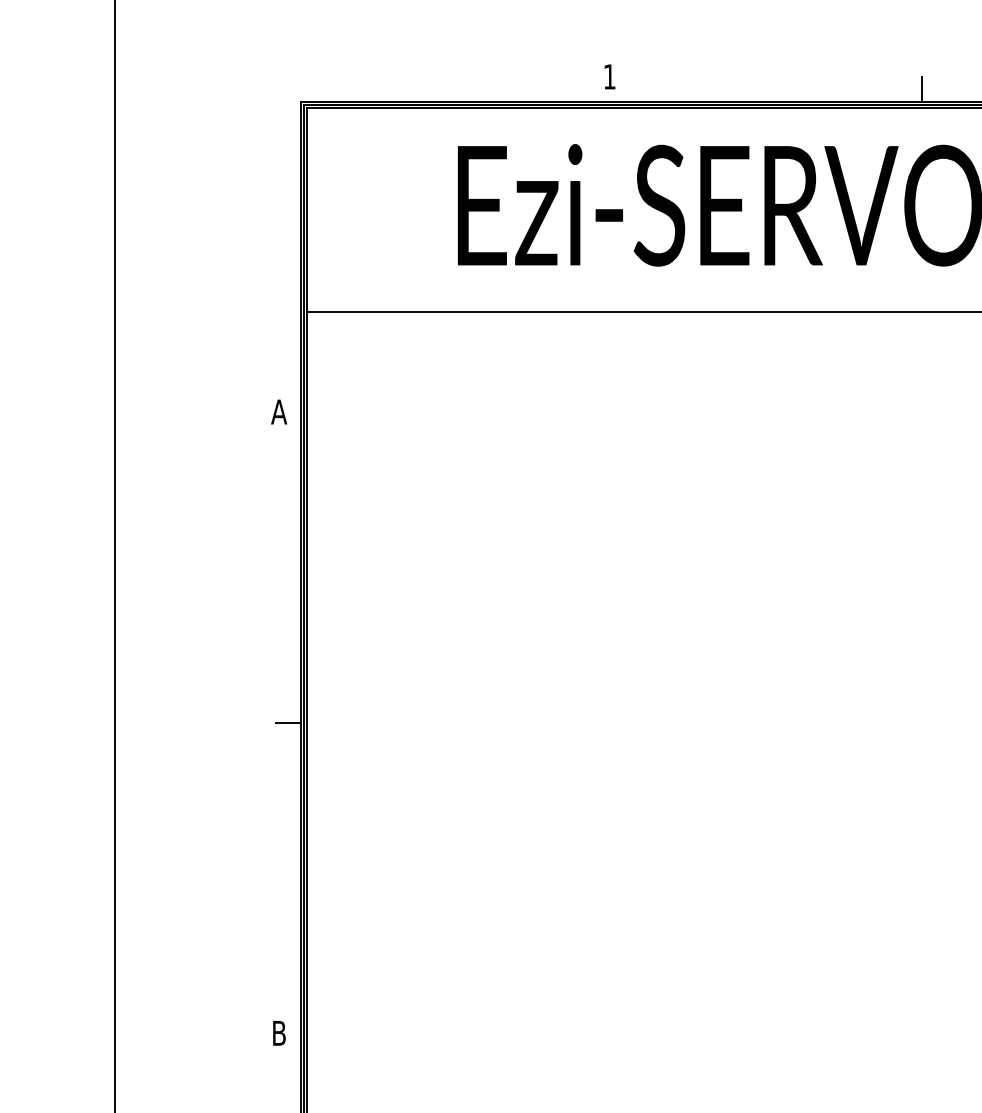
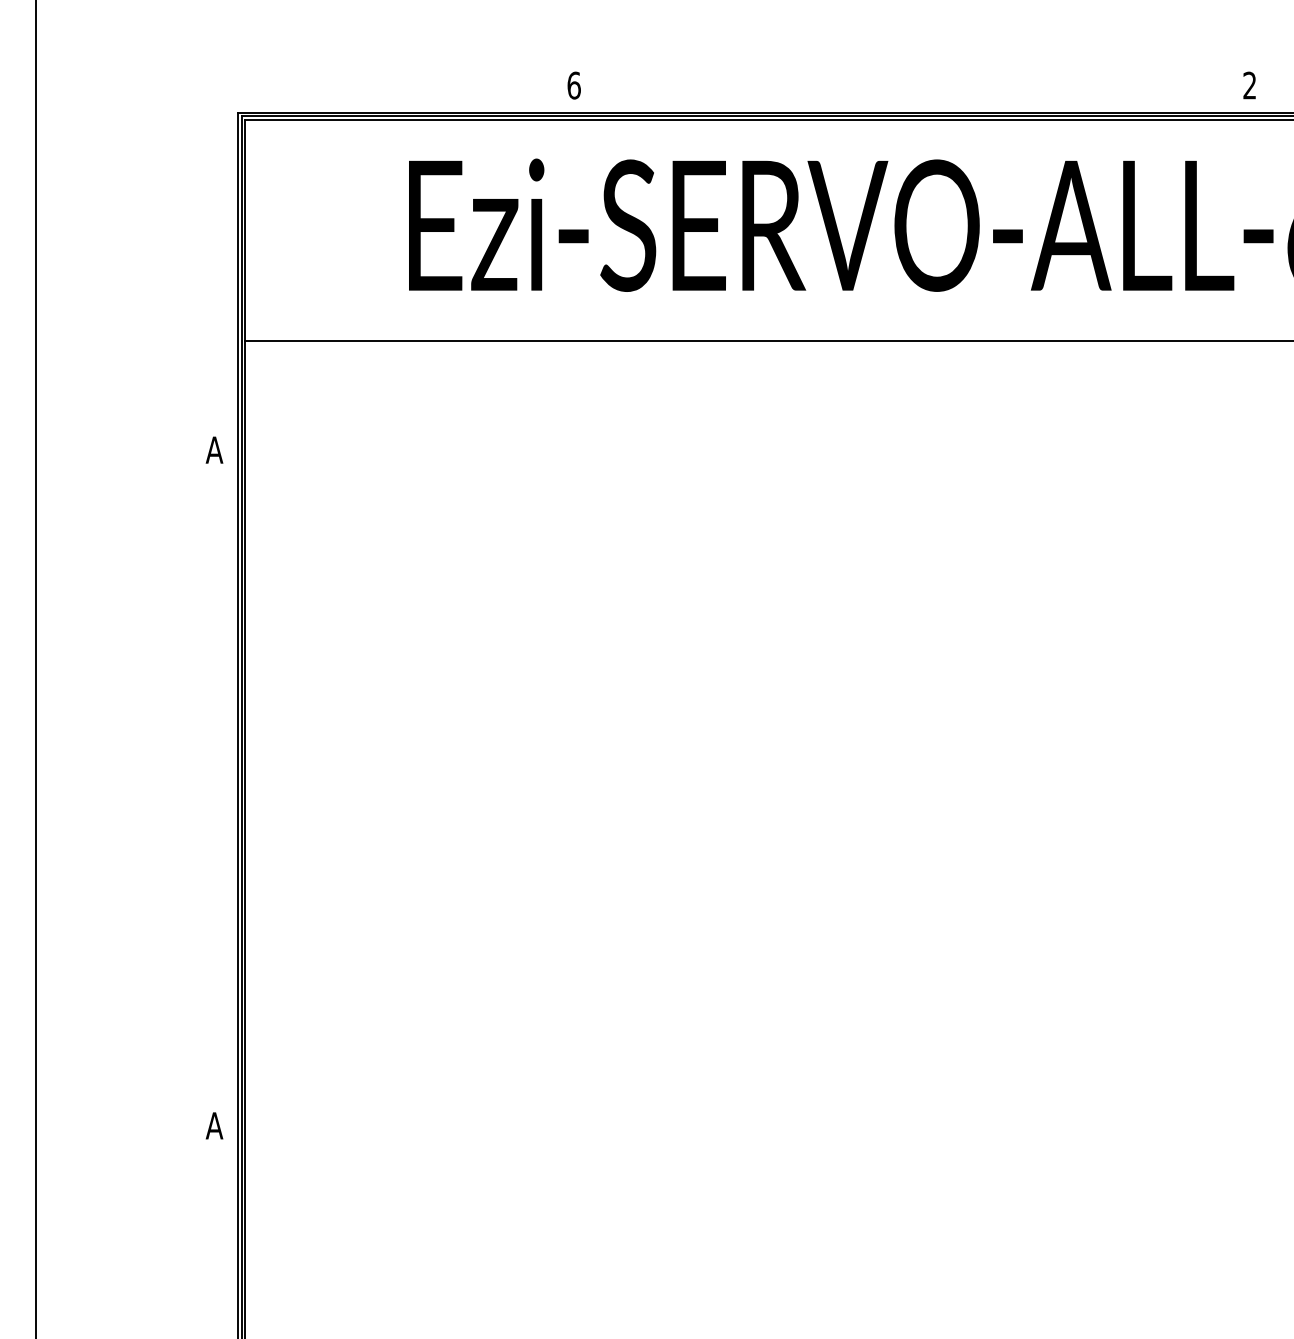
text: (609, 76) -> (573, 85), 1 -> 6
line: (922, 88) -> (914, 98), removed
line: (288, 723) -> (224, 788), removed
text: (279, 1032) -> (214, 1125), B -> A

